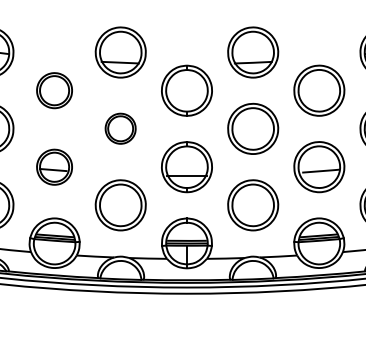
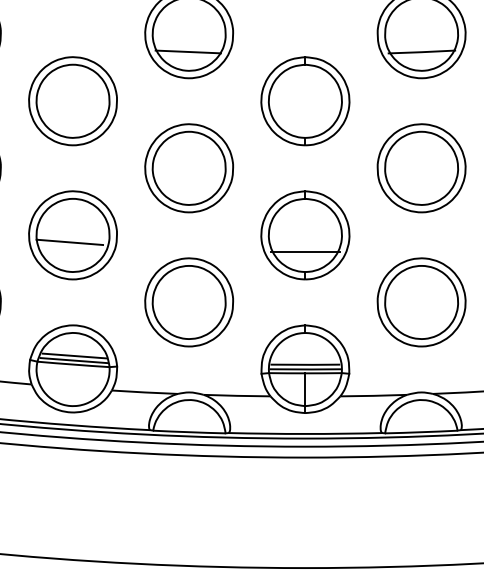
part: (54, 90) -> (72, 100), size x1.43
part: (120, 128) -> (188, 167), size x1.67
part: (54, 167) -> (72, 235), size x1.43

